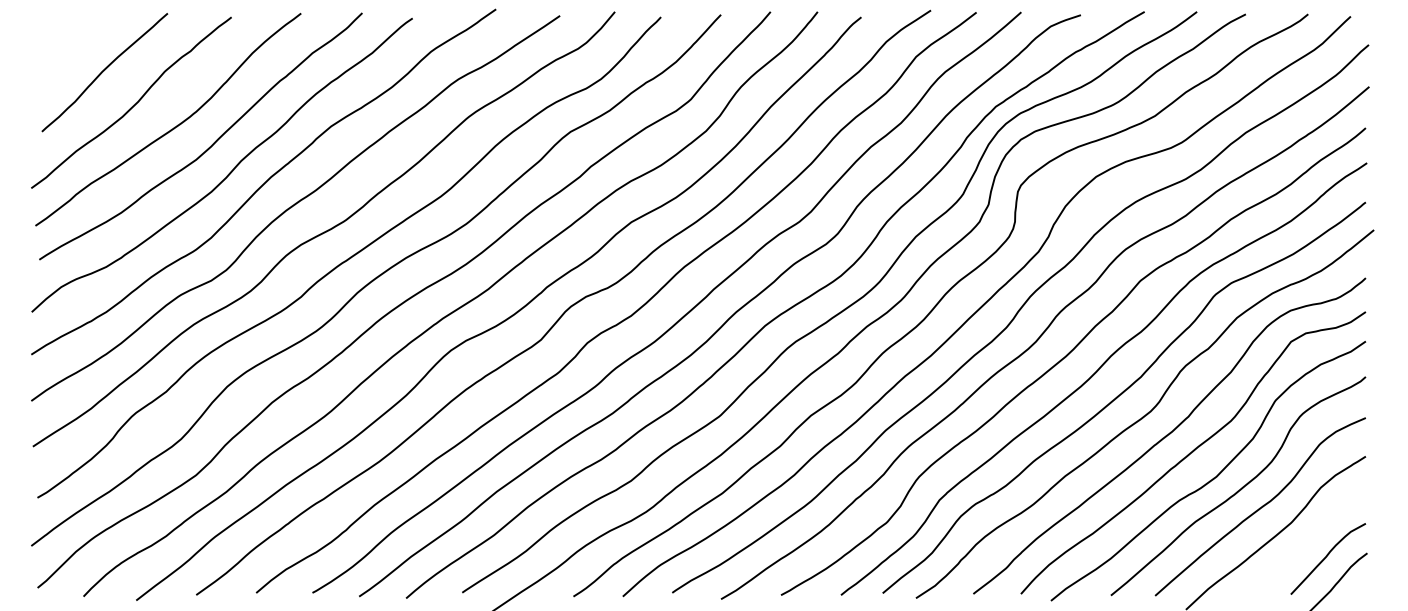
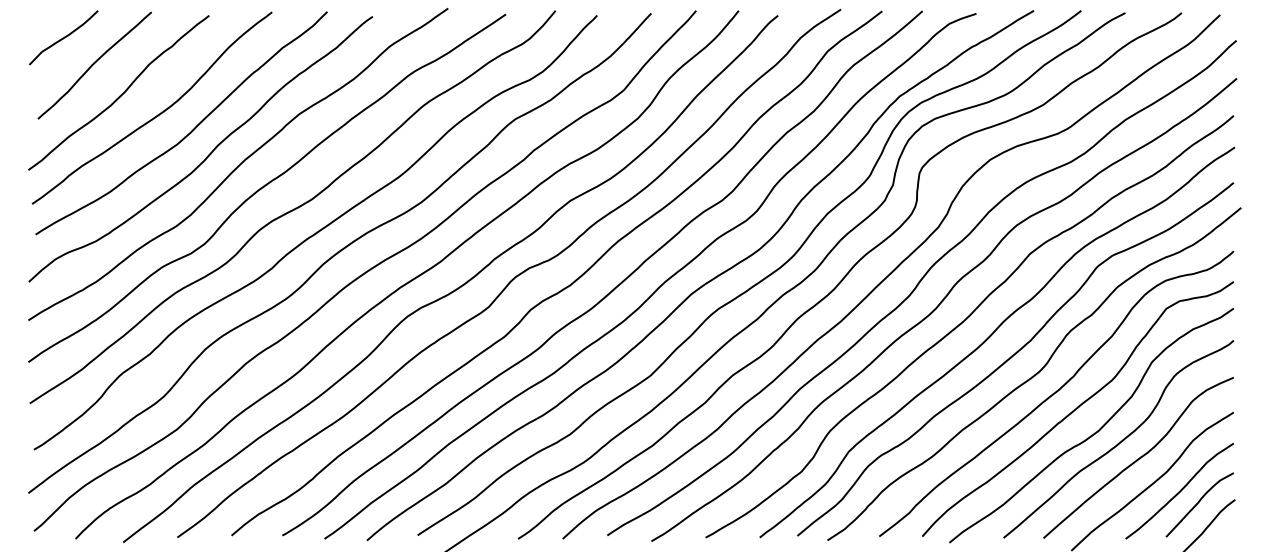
curve: (70, 41) -> (63, 37), added
curve: (1305, 542) -> (1179, 490), added

